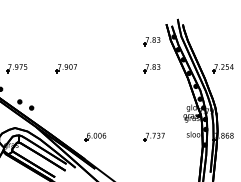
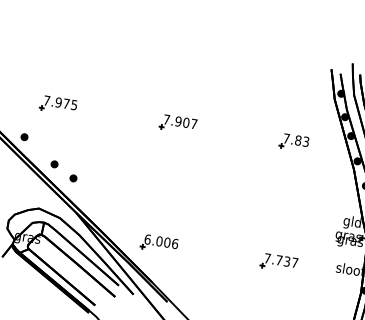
part: (151, 41) -> (300, 95), removed
part: (65, 68) -> (176, 123), moved
part: (95, 136) -> (159, 242), moved

